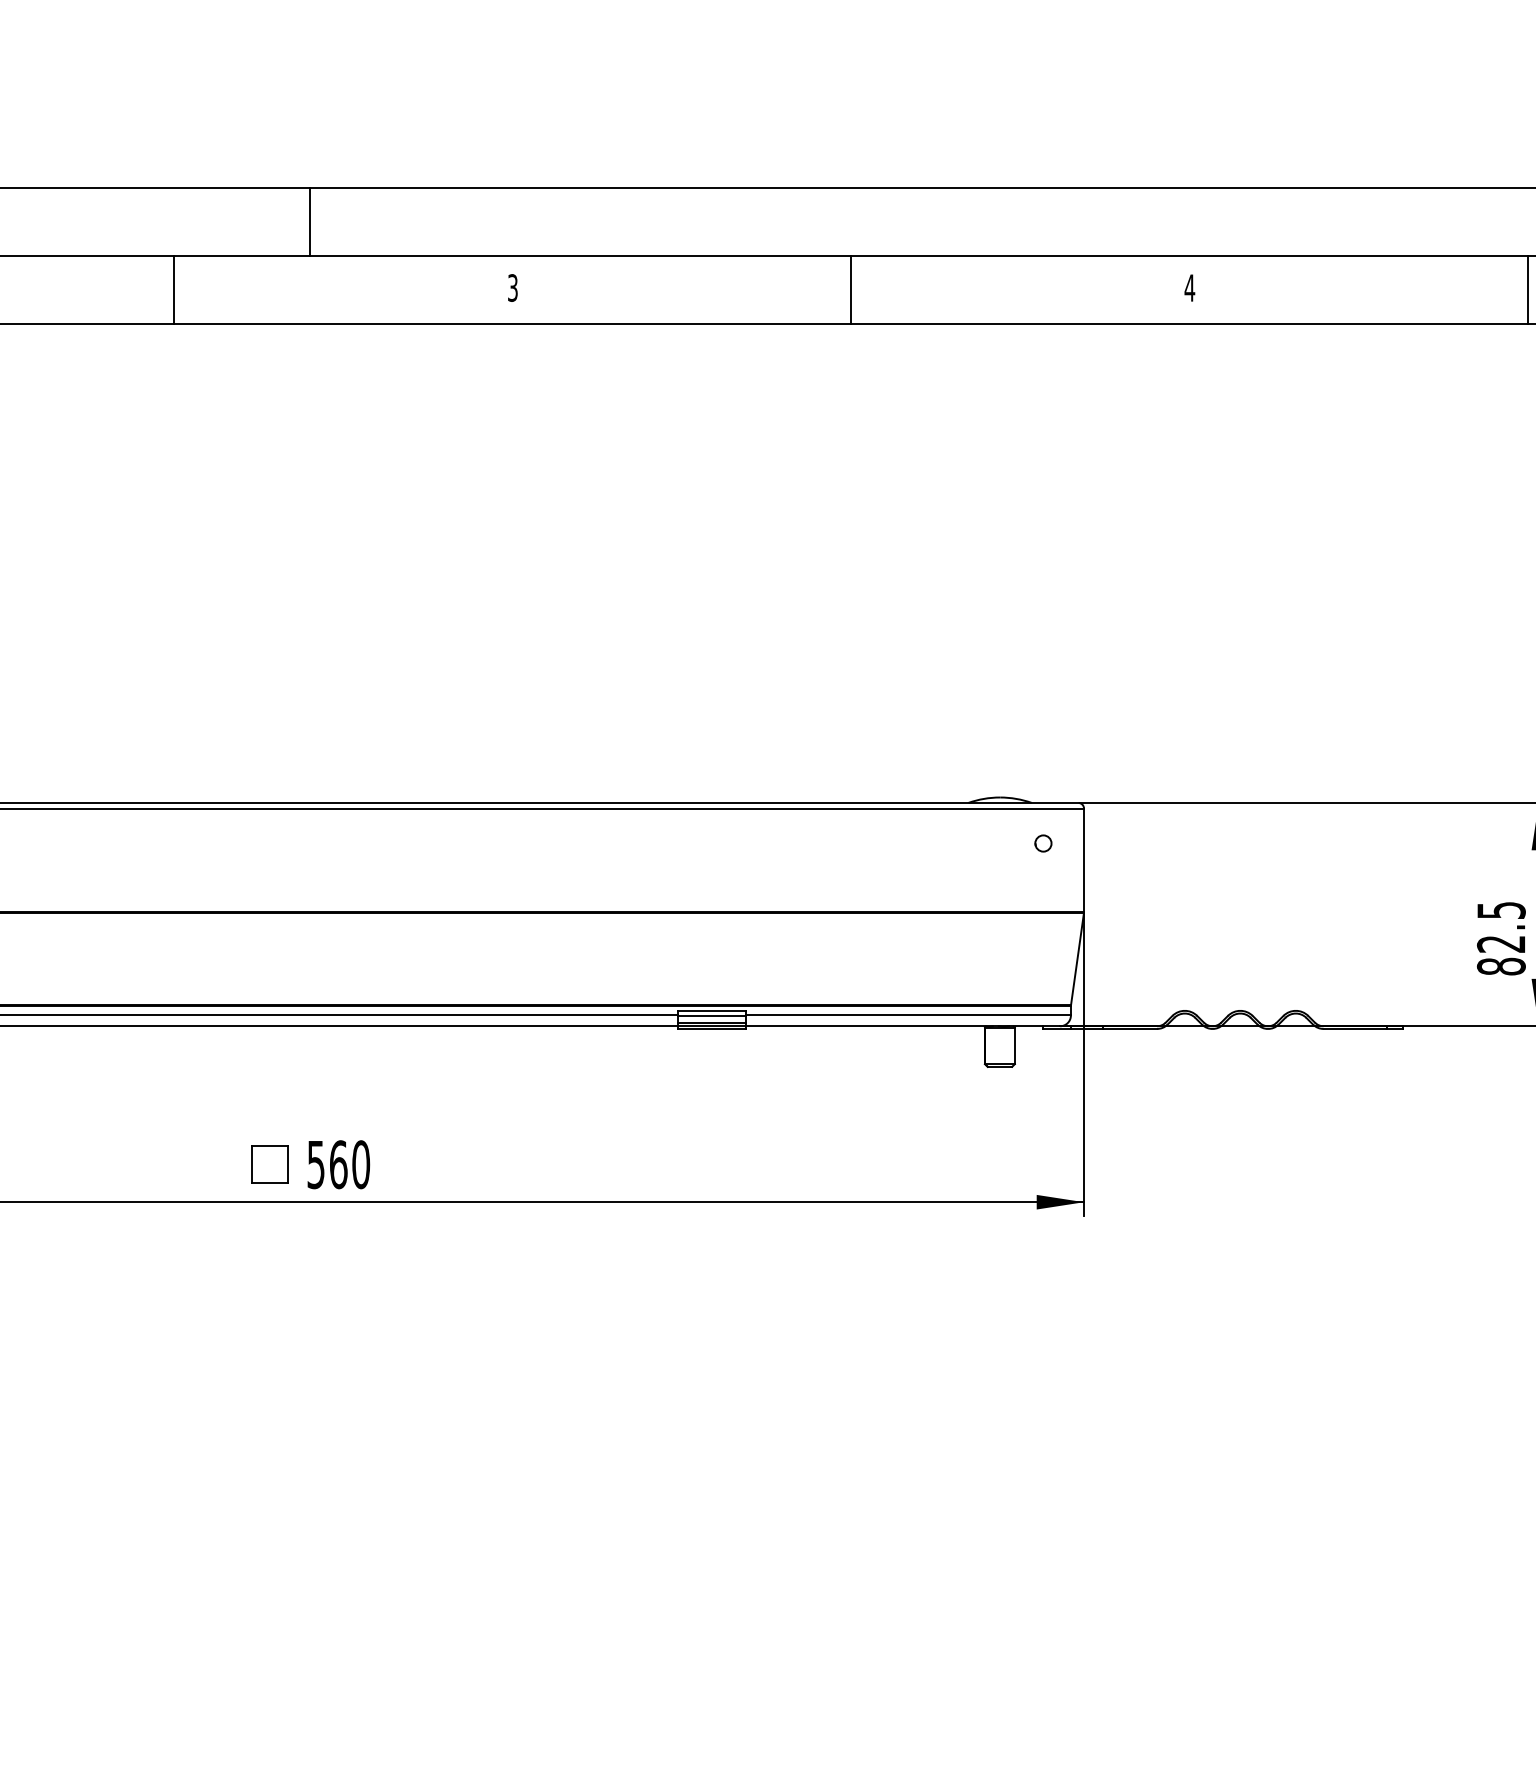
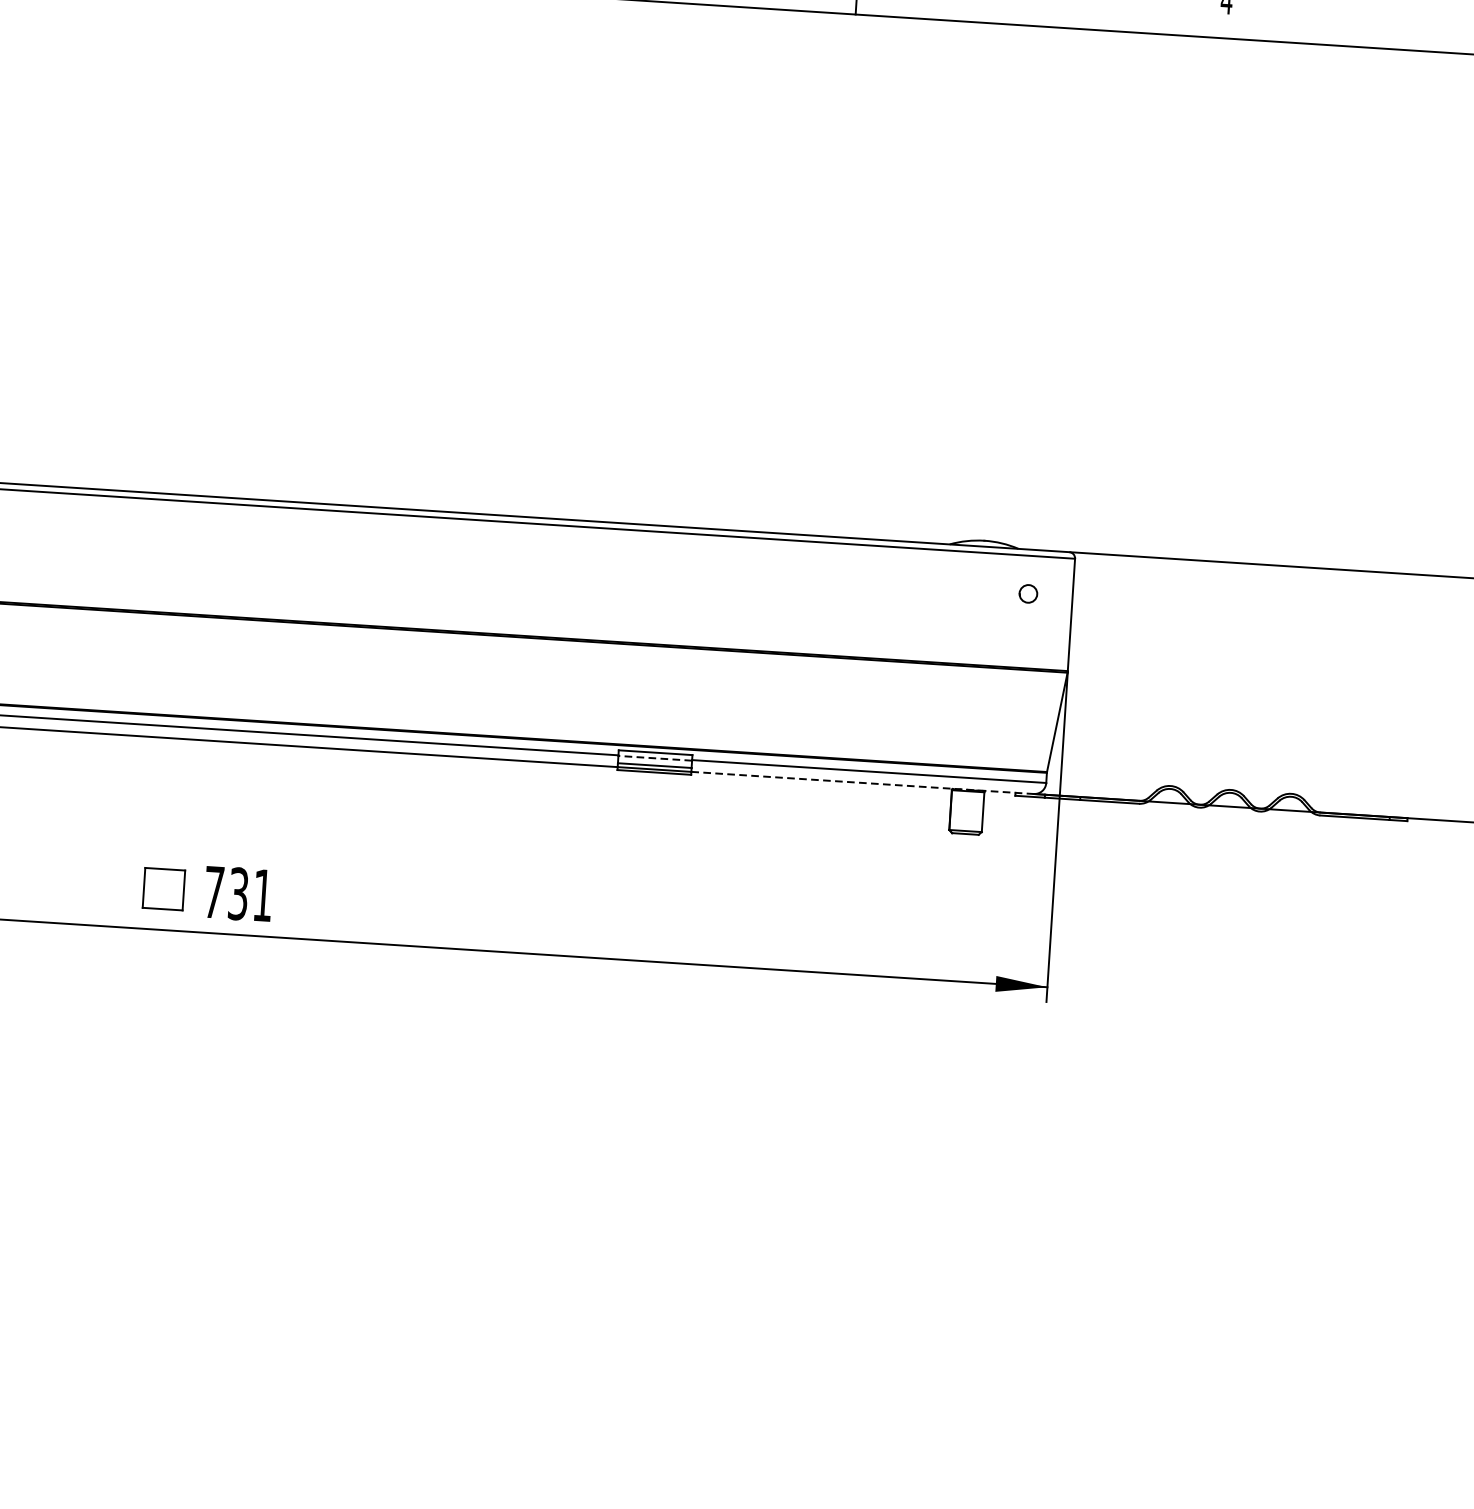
line: (711, 1016) -> (654, 758), solid -> dashed
line: (903, 1026) -> (863, 783), solid -> dashed
text: (338, 1164) -> (238, 893), 560 -> 731

